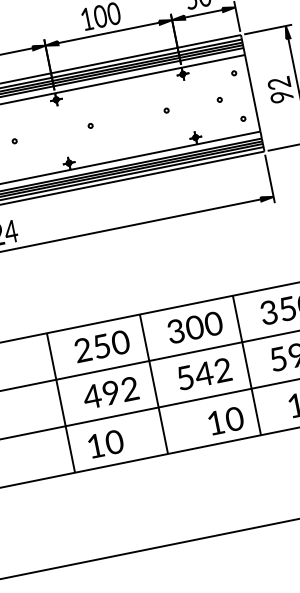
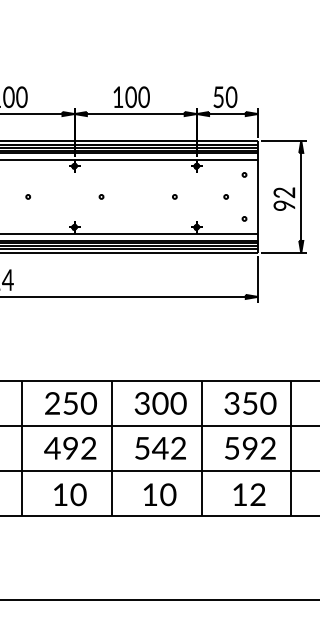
text: (226, 420) -> (160, 494), moved
text: (106, 443) -> (70, 494), moved

